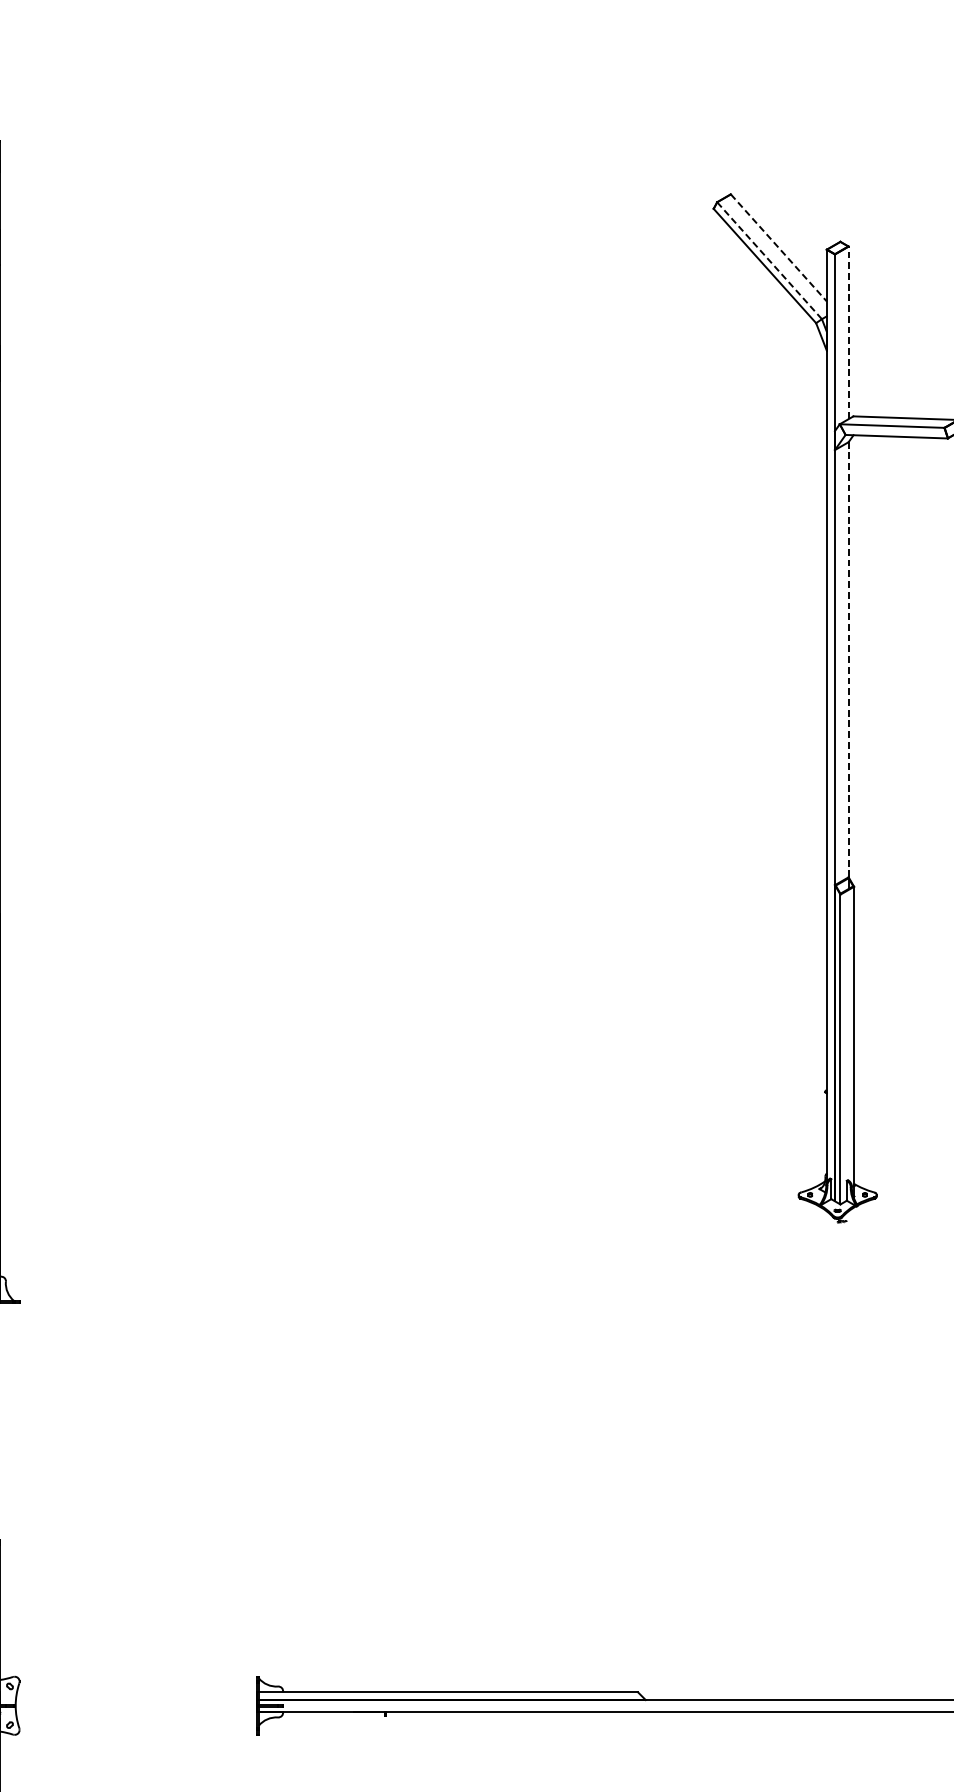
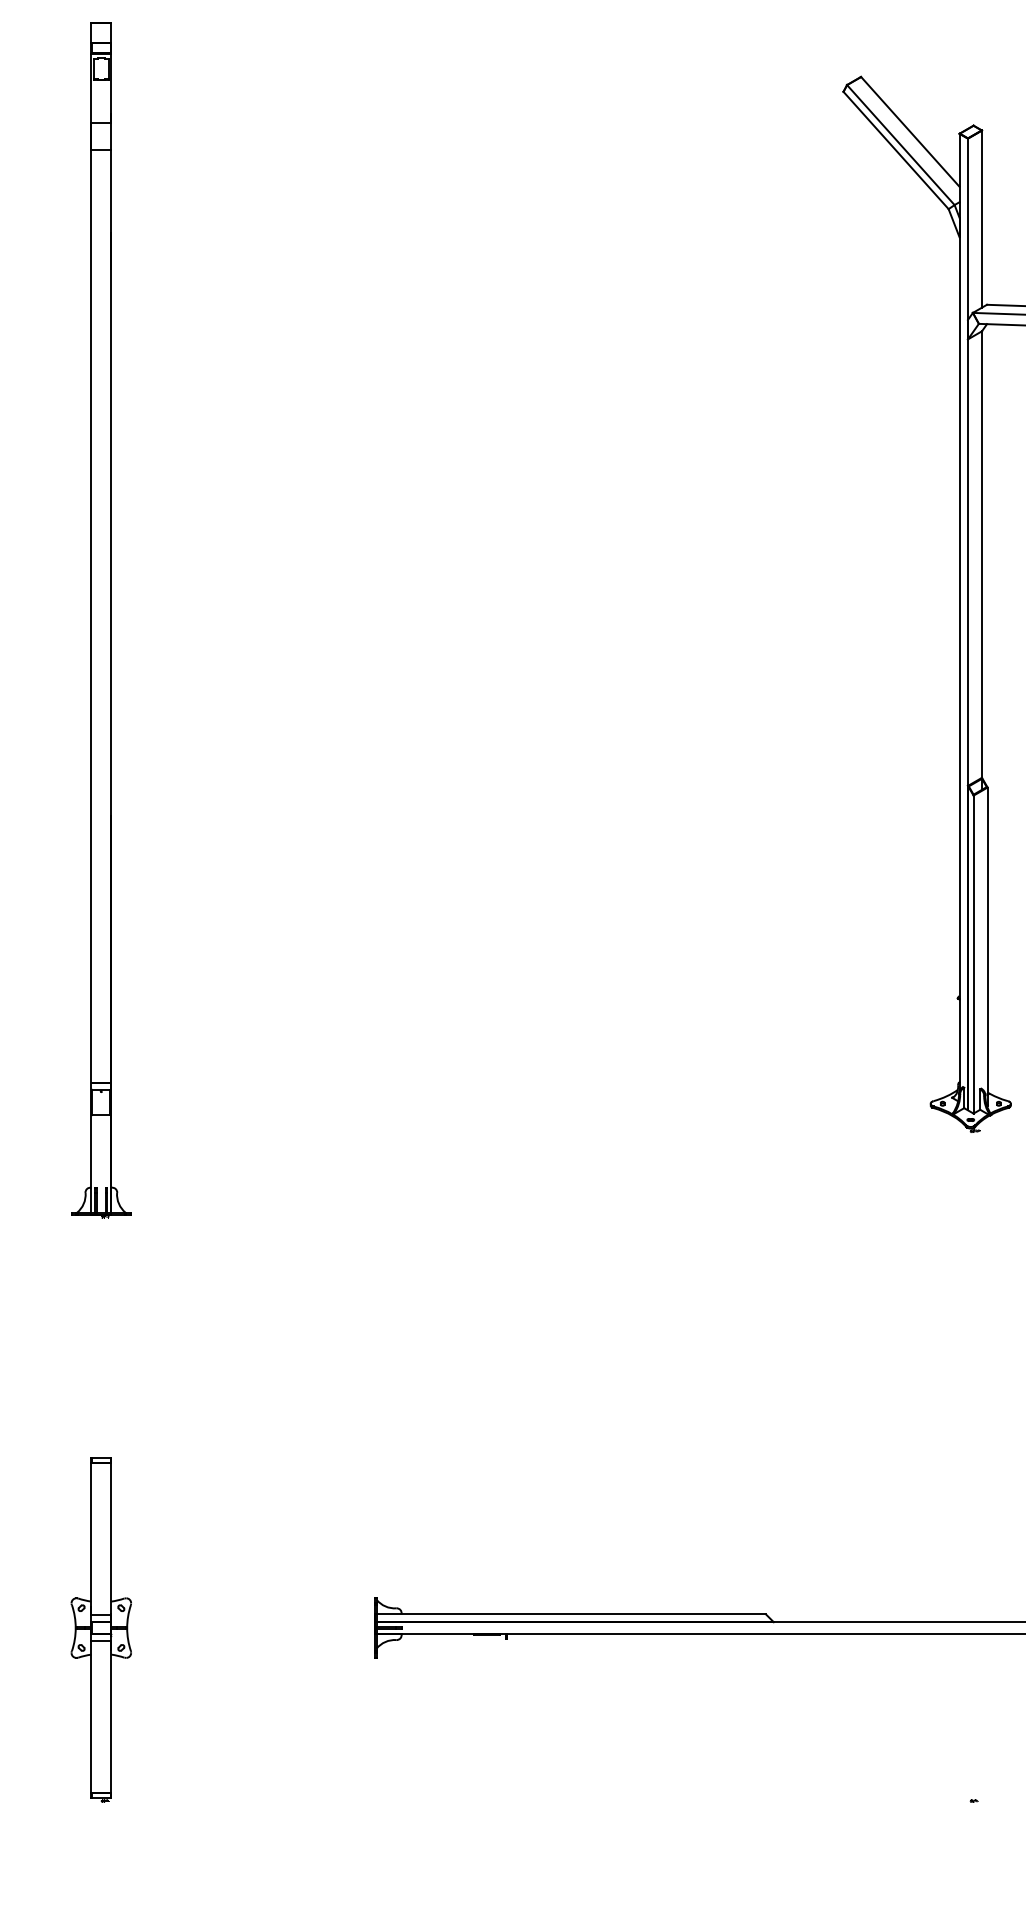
line: (778, 247) -> (910, 131), dashed -> solid
line: (769, 261) -> (900, 145), dashed -> solid
line: (849, 333) -> (982, 219), dashed -> solid
line: (849, 659) -> (982, 554), dashed -> solid

